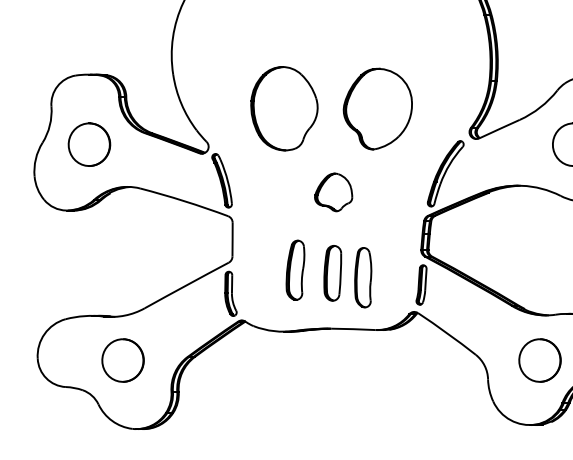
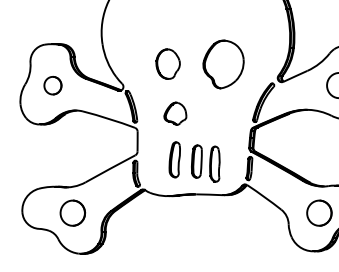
part: (283, 107) -> (167, 63), size x0.6
part: (88, 144) -> (52, 85), size x0.7
part: (333, 191) -> (175, 113), moved

